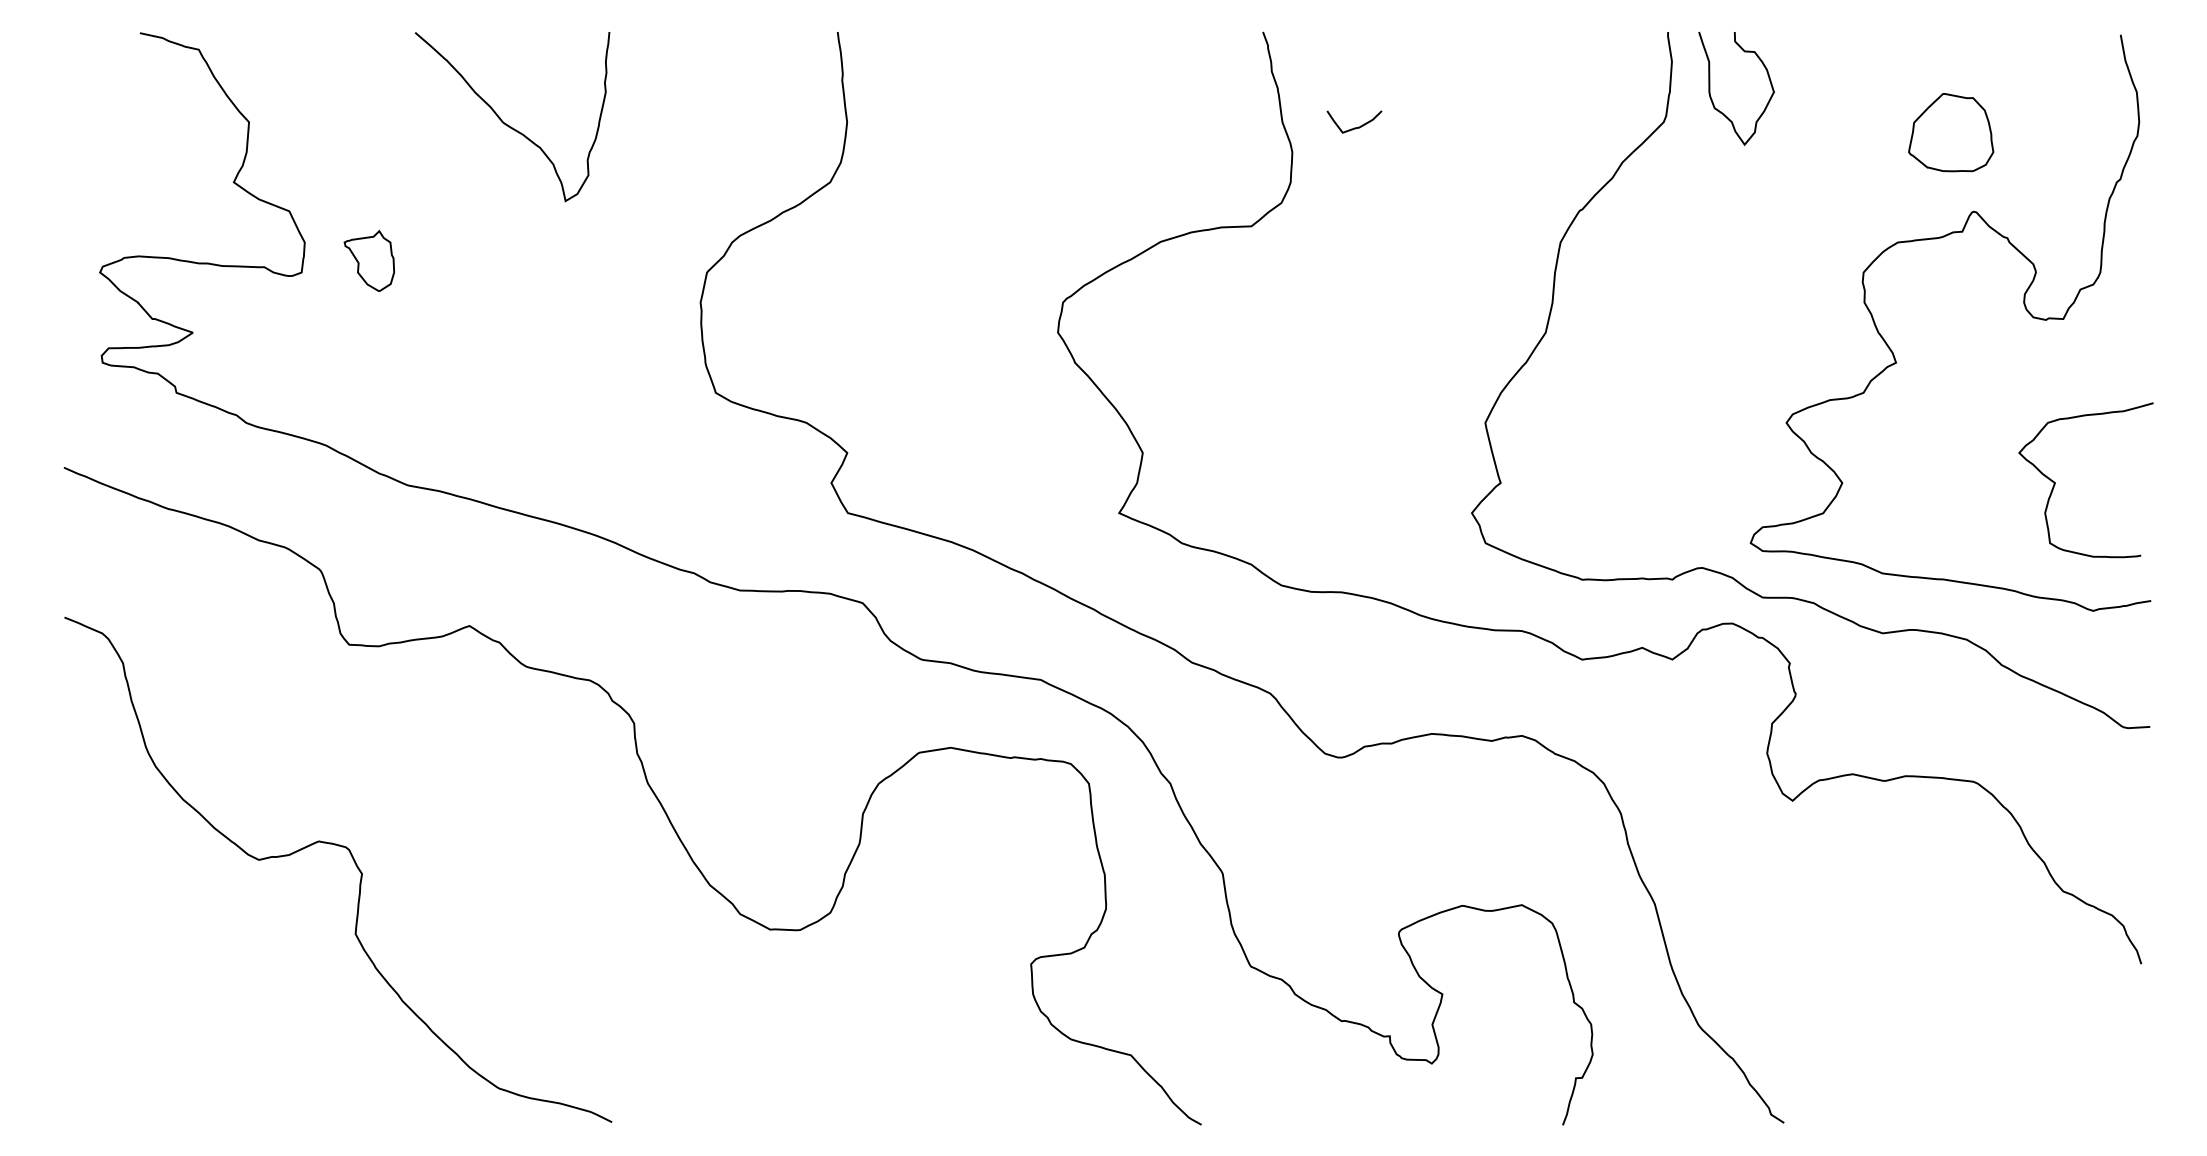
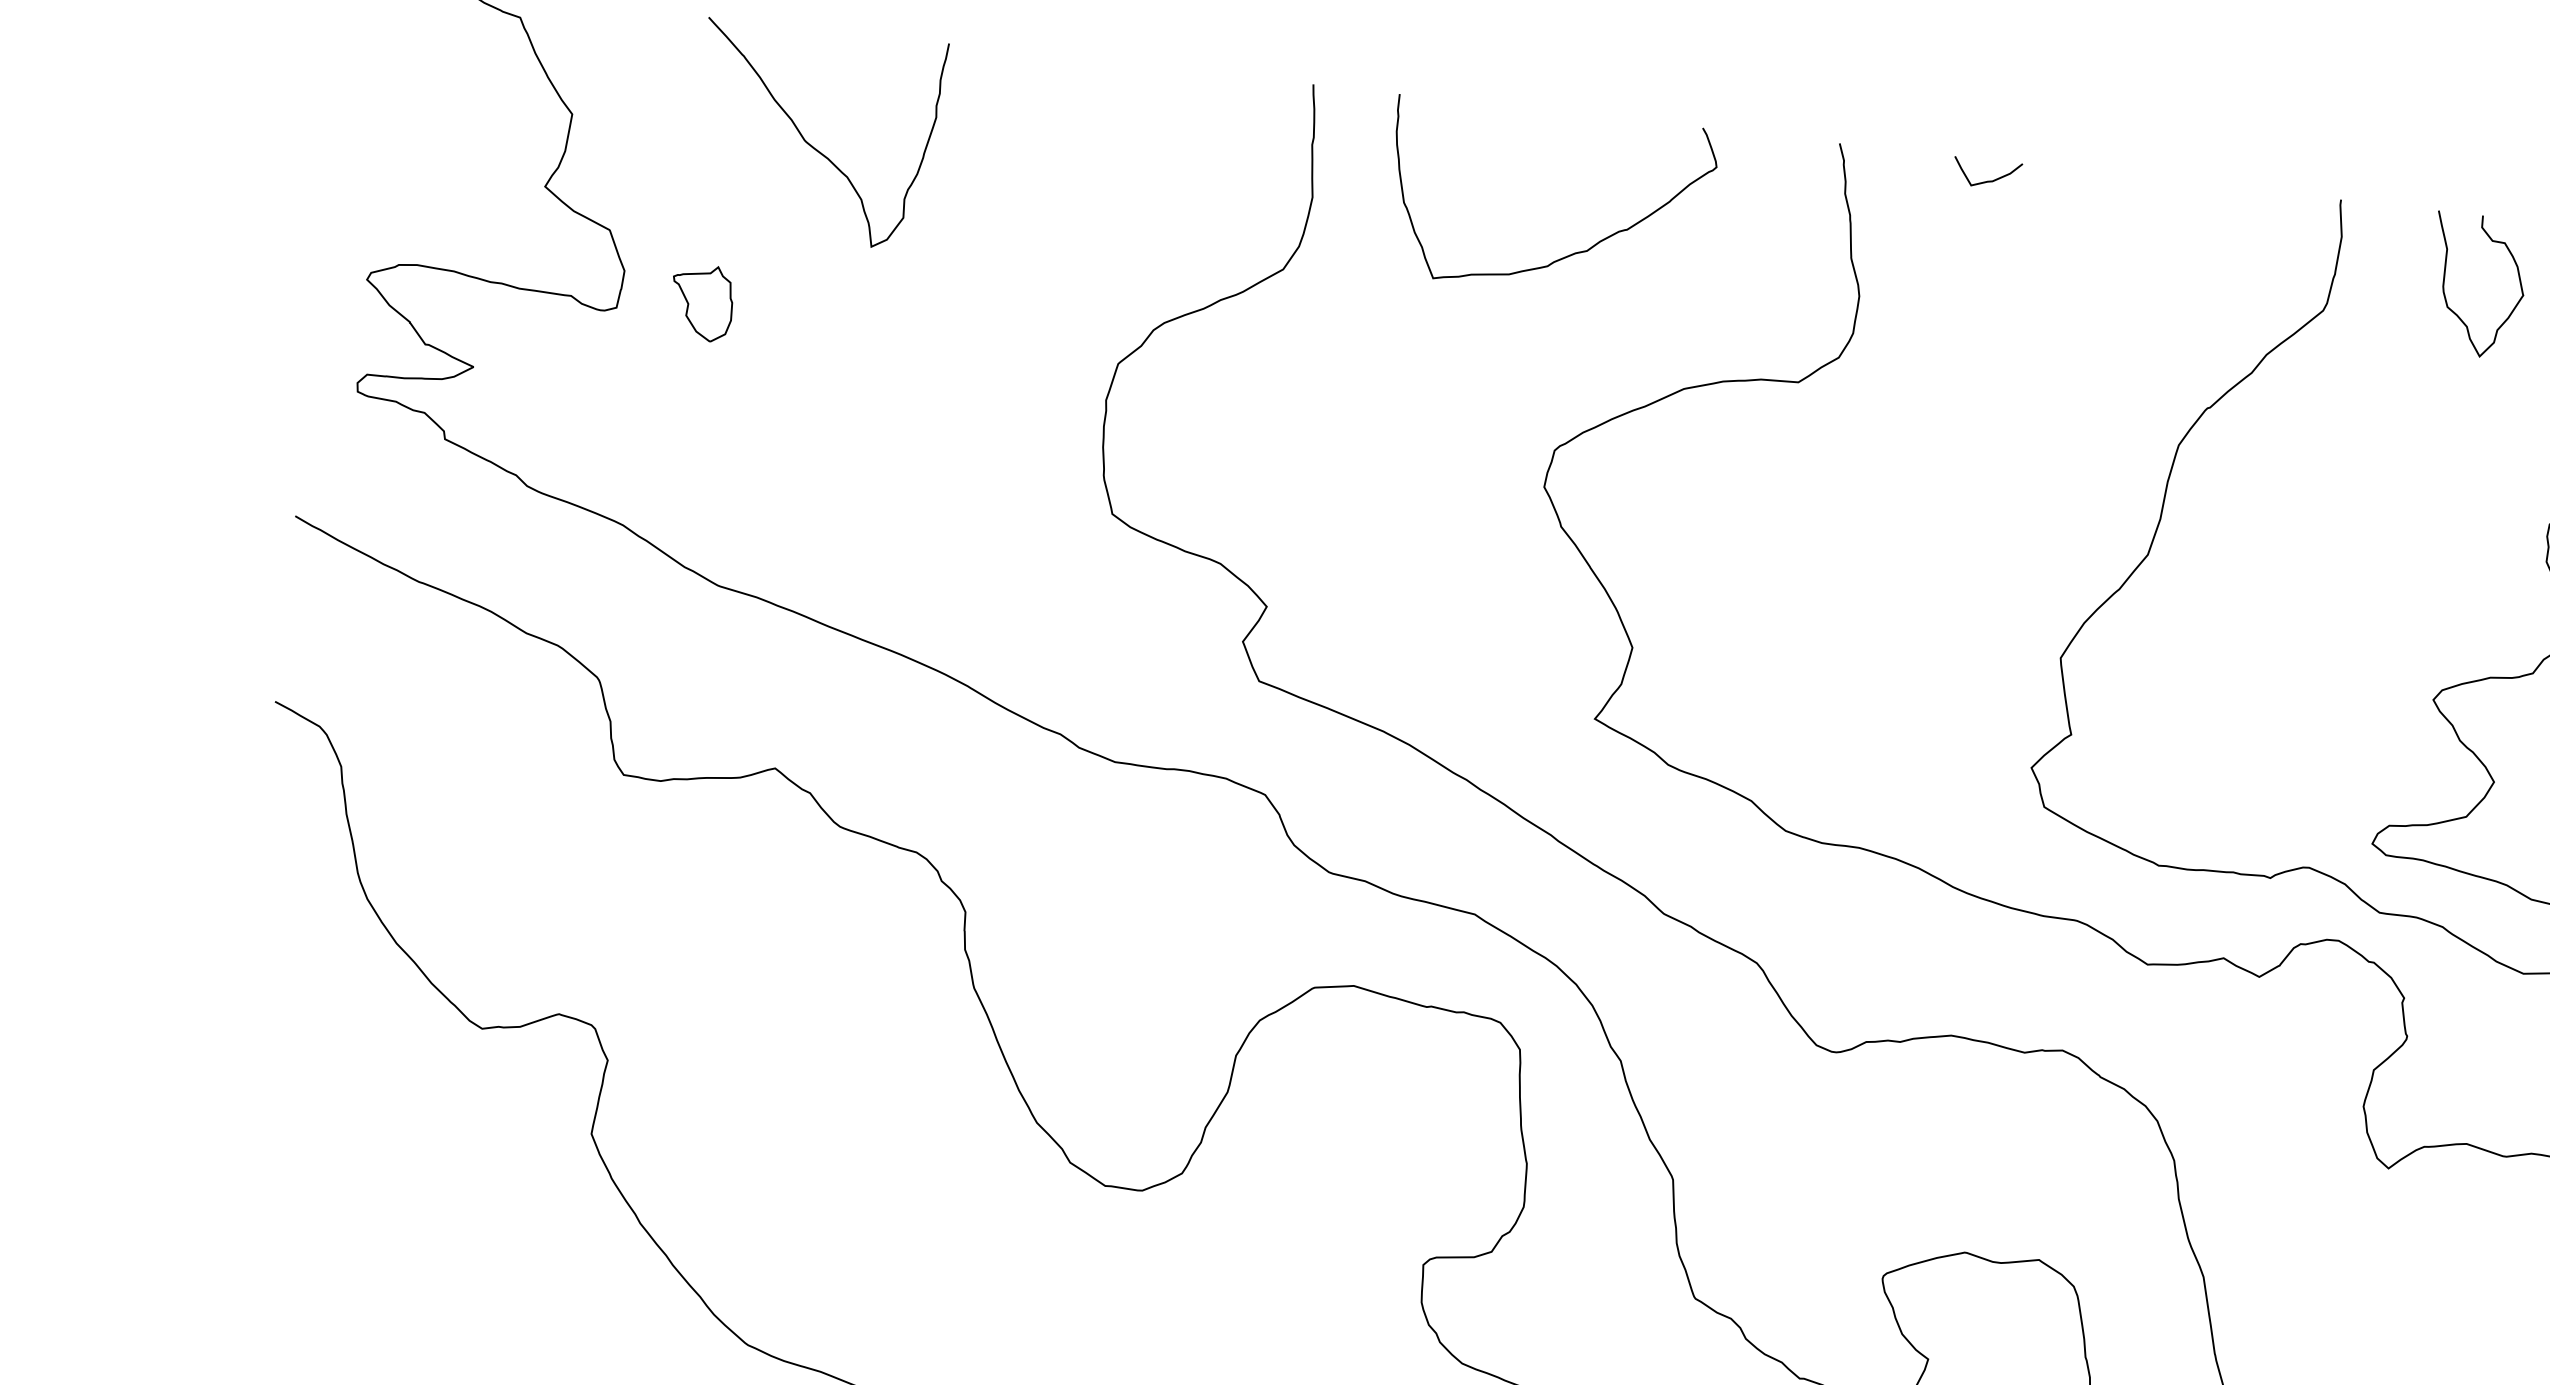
curve: (1710, 88) -> (2445, 282), moved
curve: (506, 123) -> (809, 142), moved
curve: (1354, 127) -> (1986, 180), moved
curve: (1057, 144) -> (1569, 254), added

